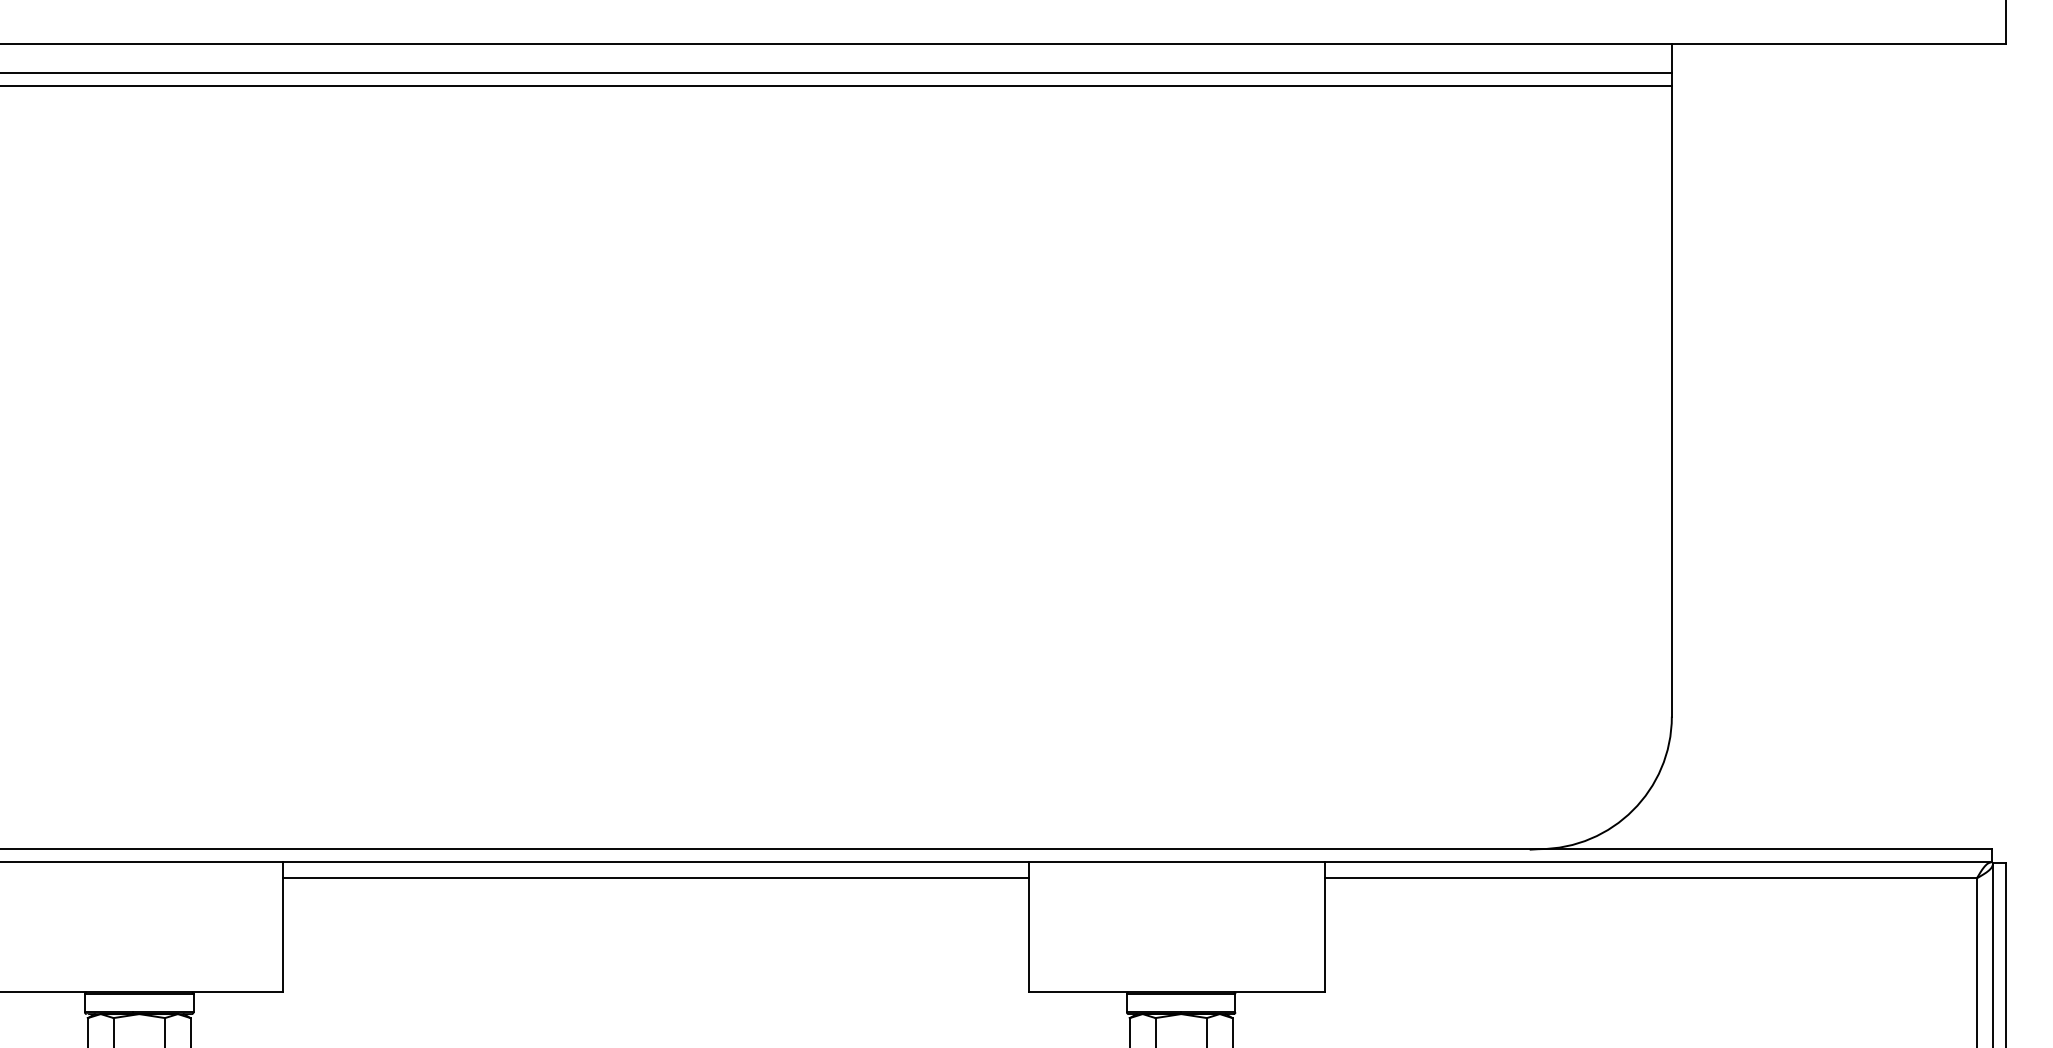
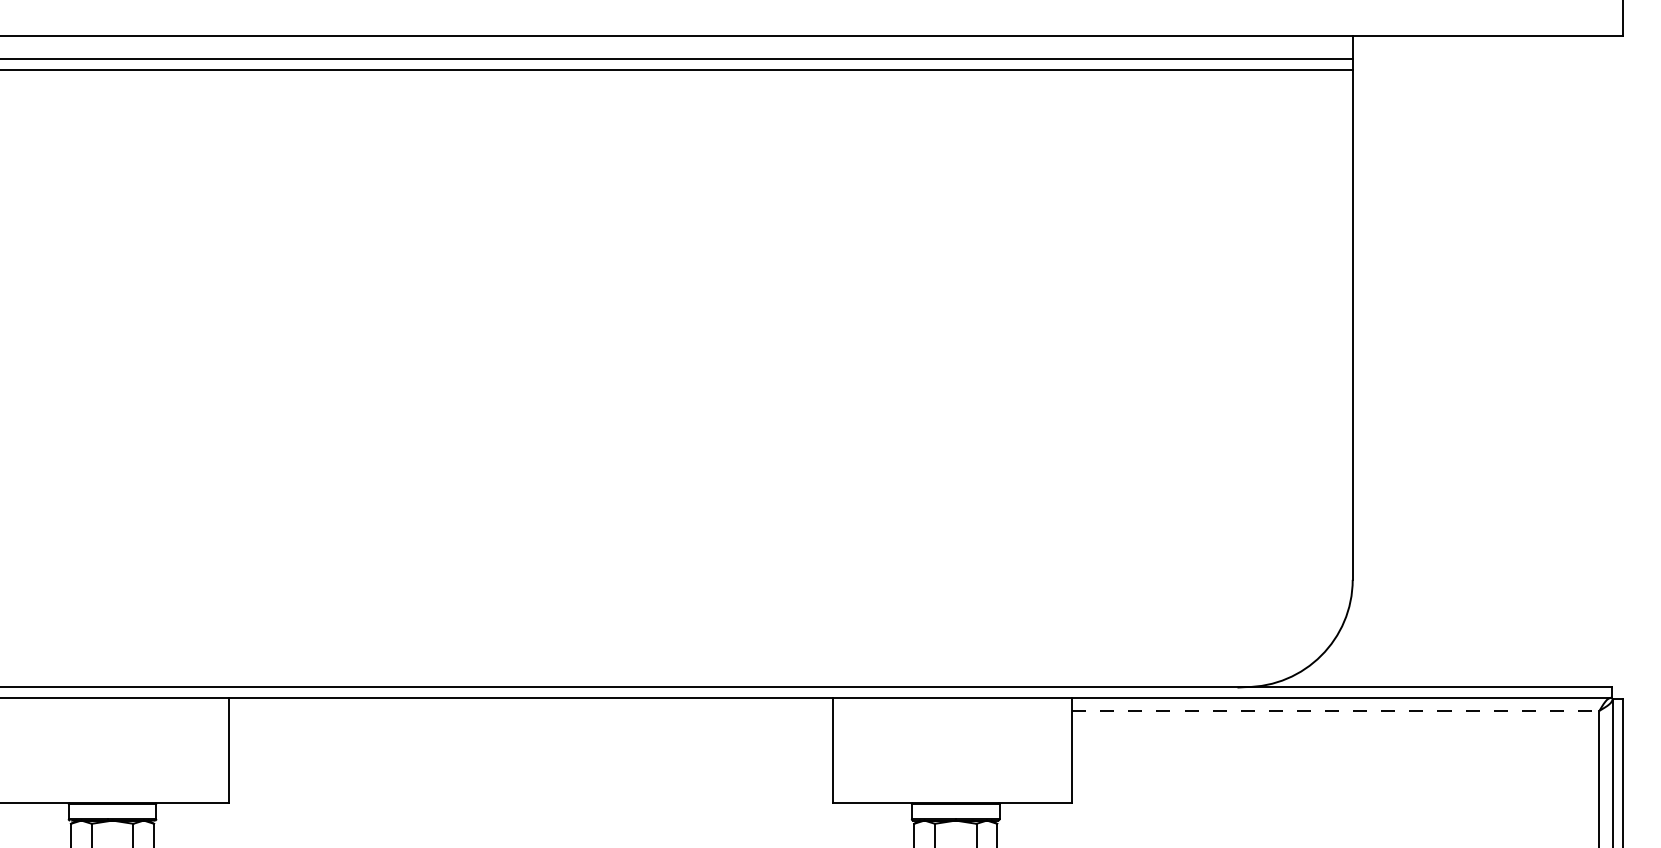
line: (655, 878) -> (530, 710), removed
line: (1650, 878) -> (1335, 710), solid -> dashed

